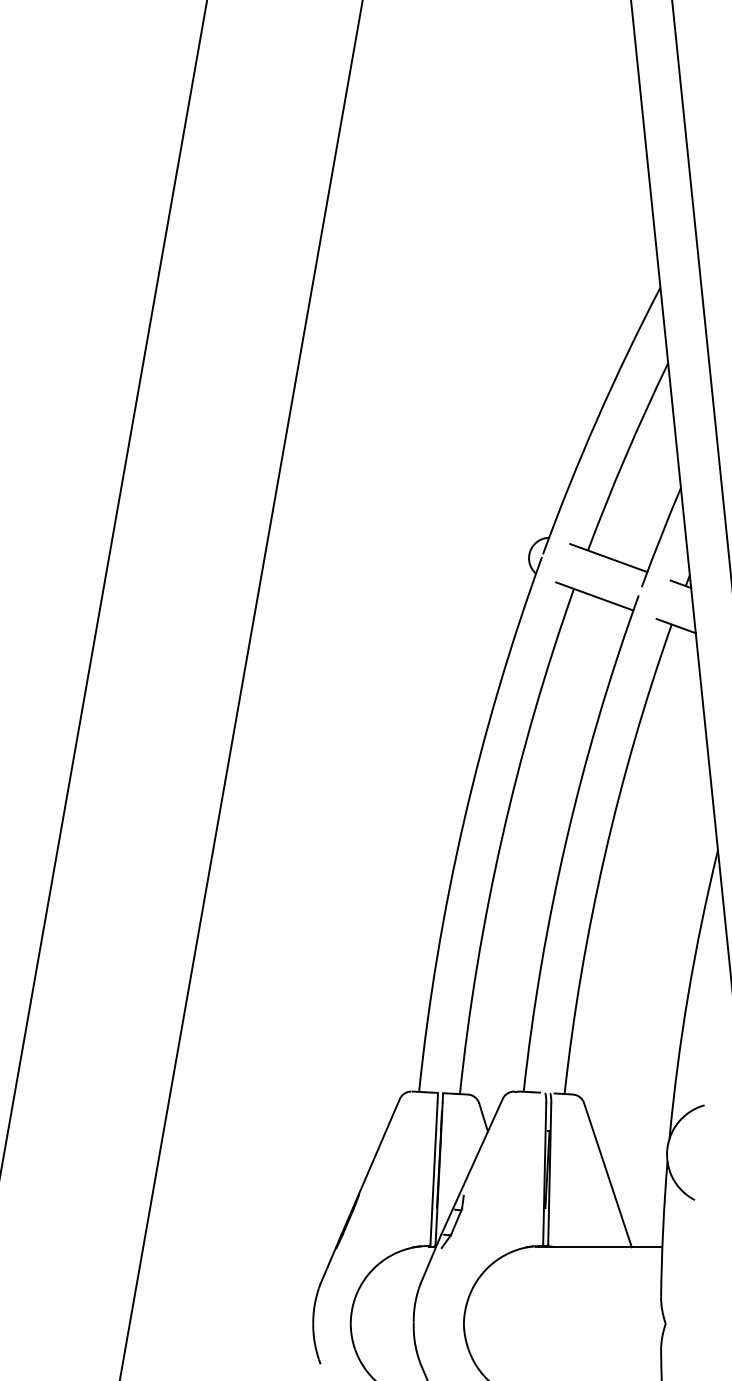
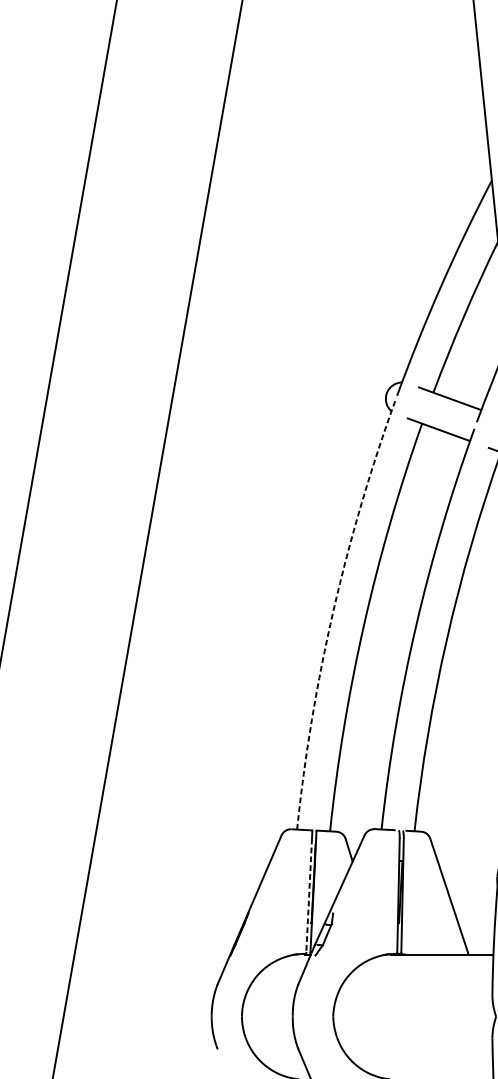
arc: (464, 820) -> (333, 610), solid -> dashed
line: (434, 1173) -> (309, 895), solid -> dashed

